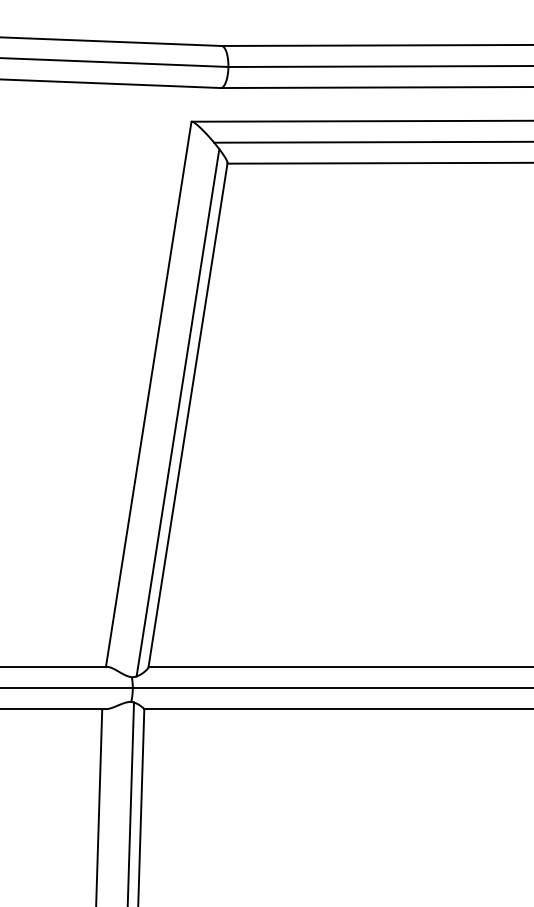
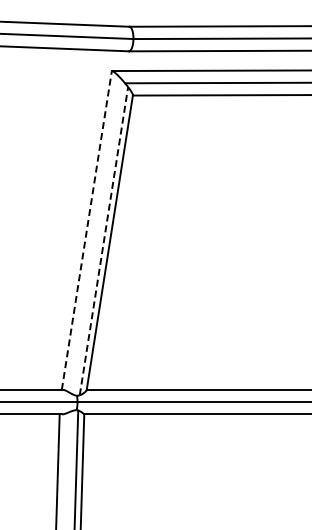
line: (148, 394) -> (86, 230), solid -> dashed
line: (177, 413) -> (103, 241), solid -> dashed

